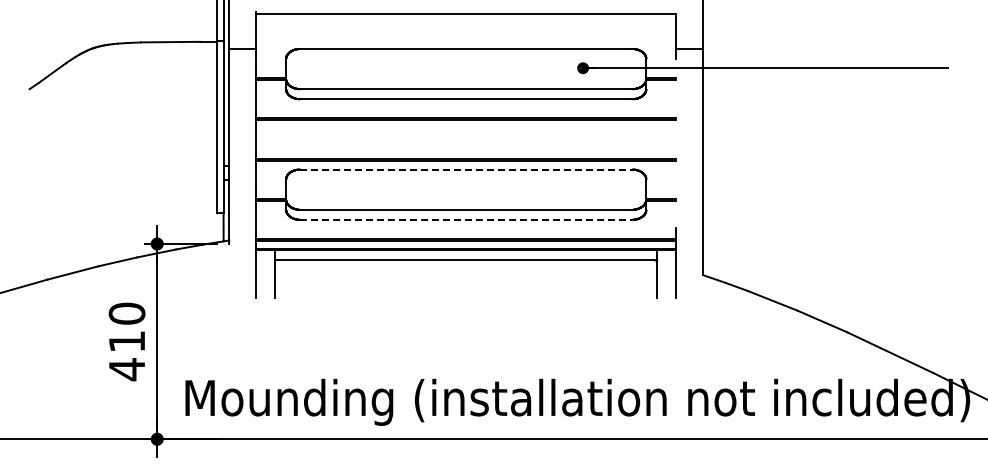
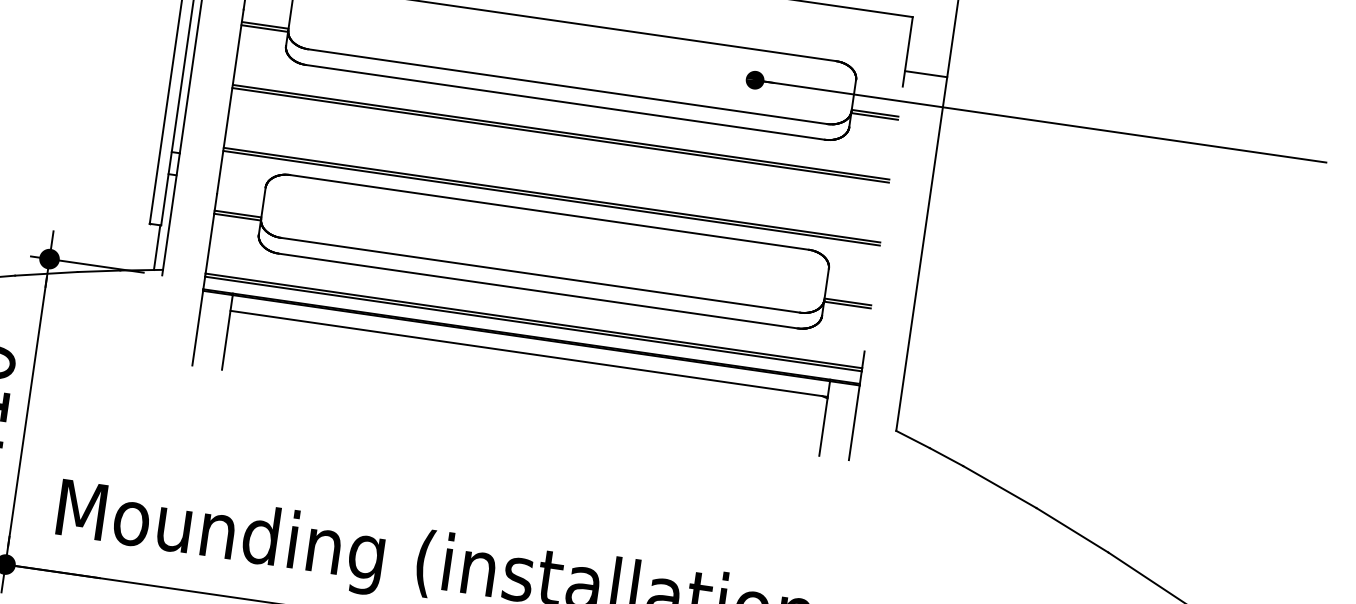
line: (466, 169) -> (549, 212), dashed -> solid
line: (466, 219) -> (538, 290), dashed -> solid

